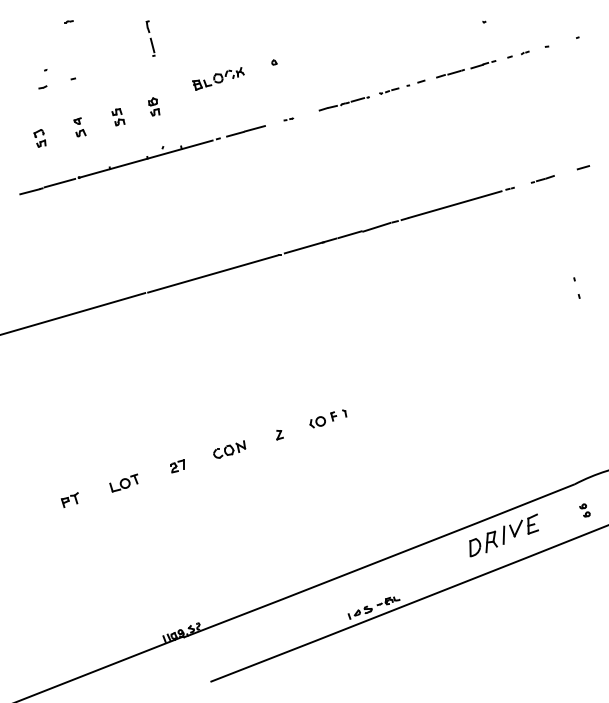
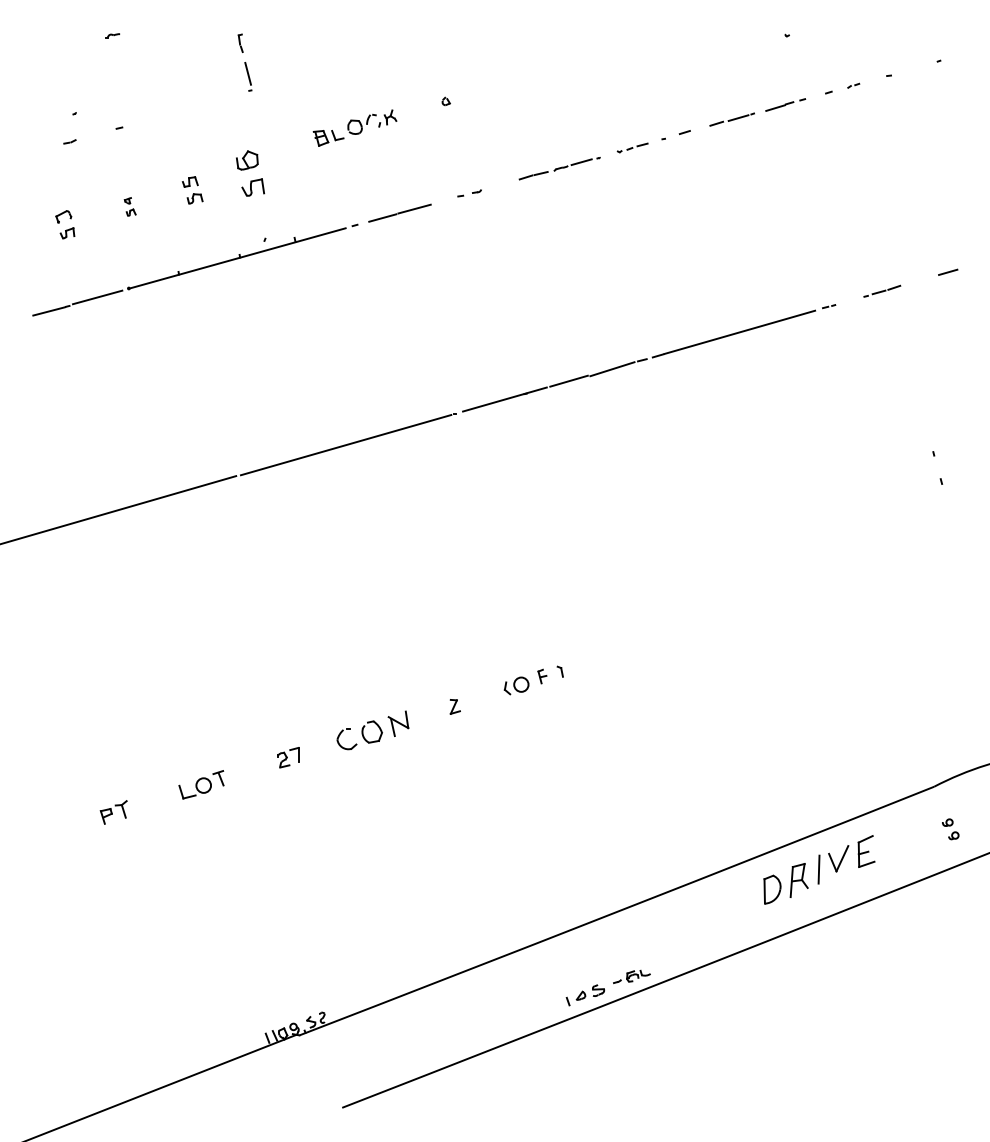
part: (154, 106) -> (251, 172), size x1.6
part: (288, 119) -> (469, 194), size x1.6
part: (79, 127) -> (129, 207), size x0.6
part: (229, 449) -> (373, 730), size x1.4

